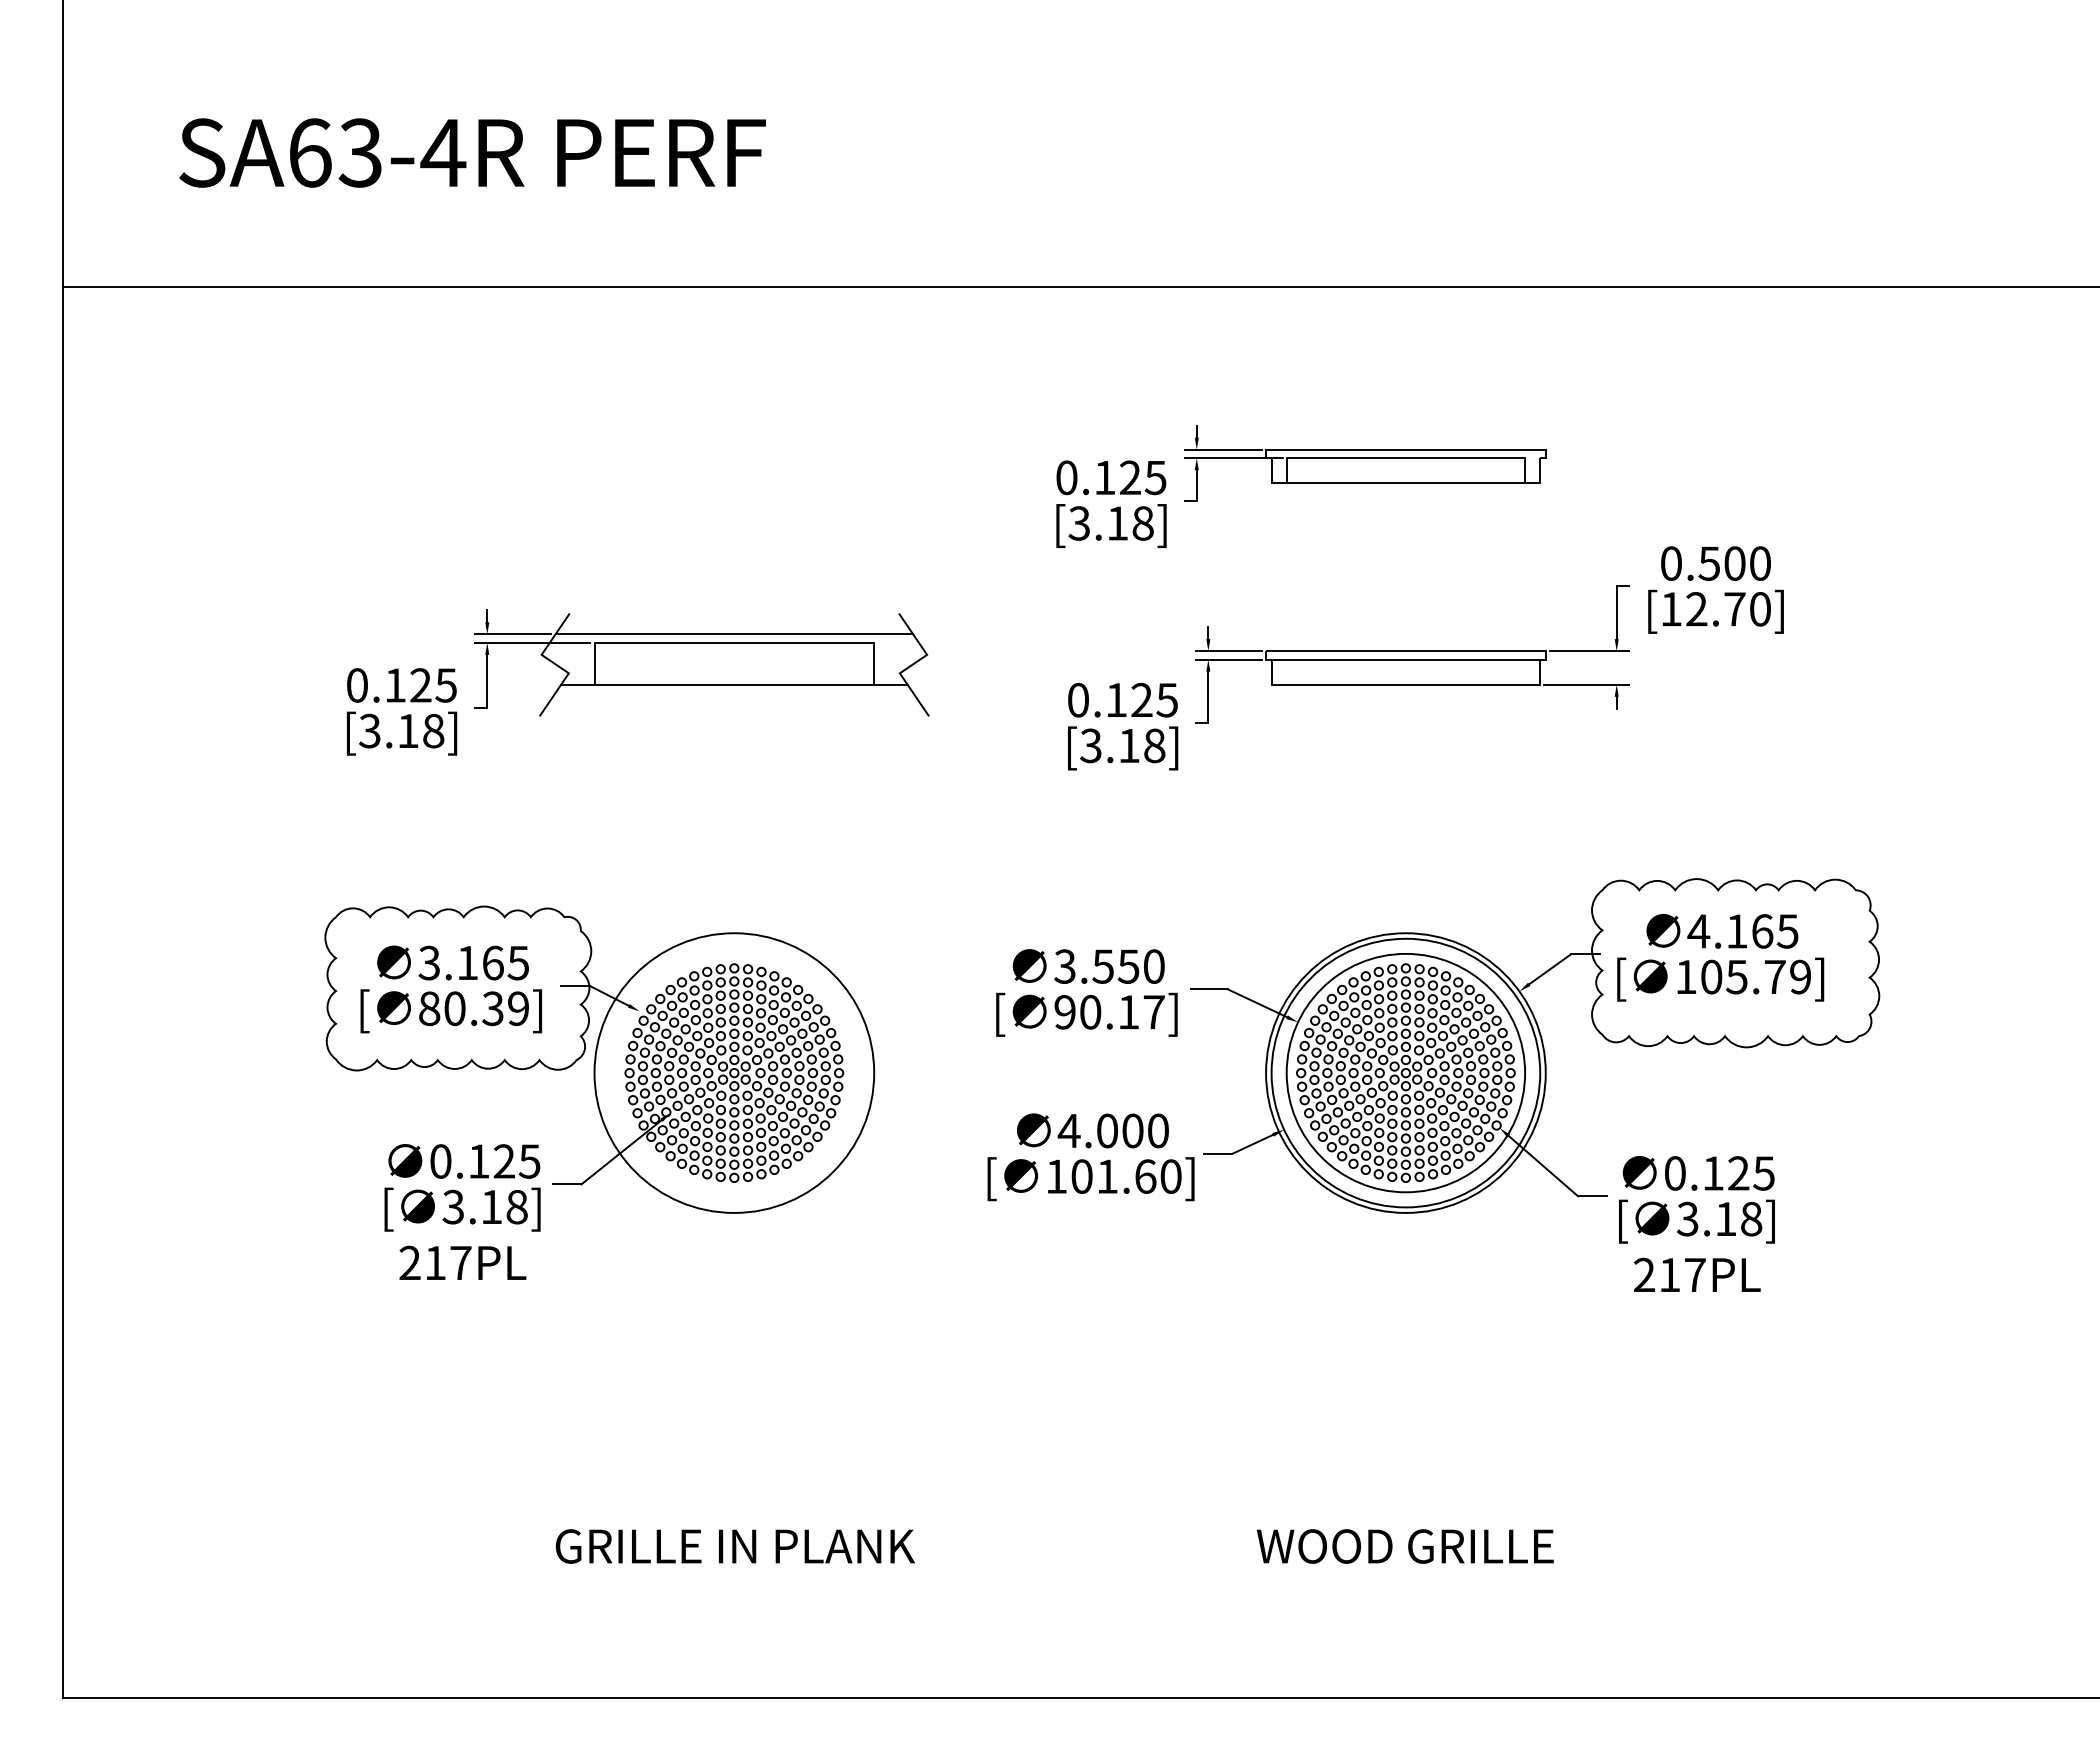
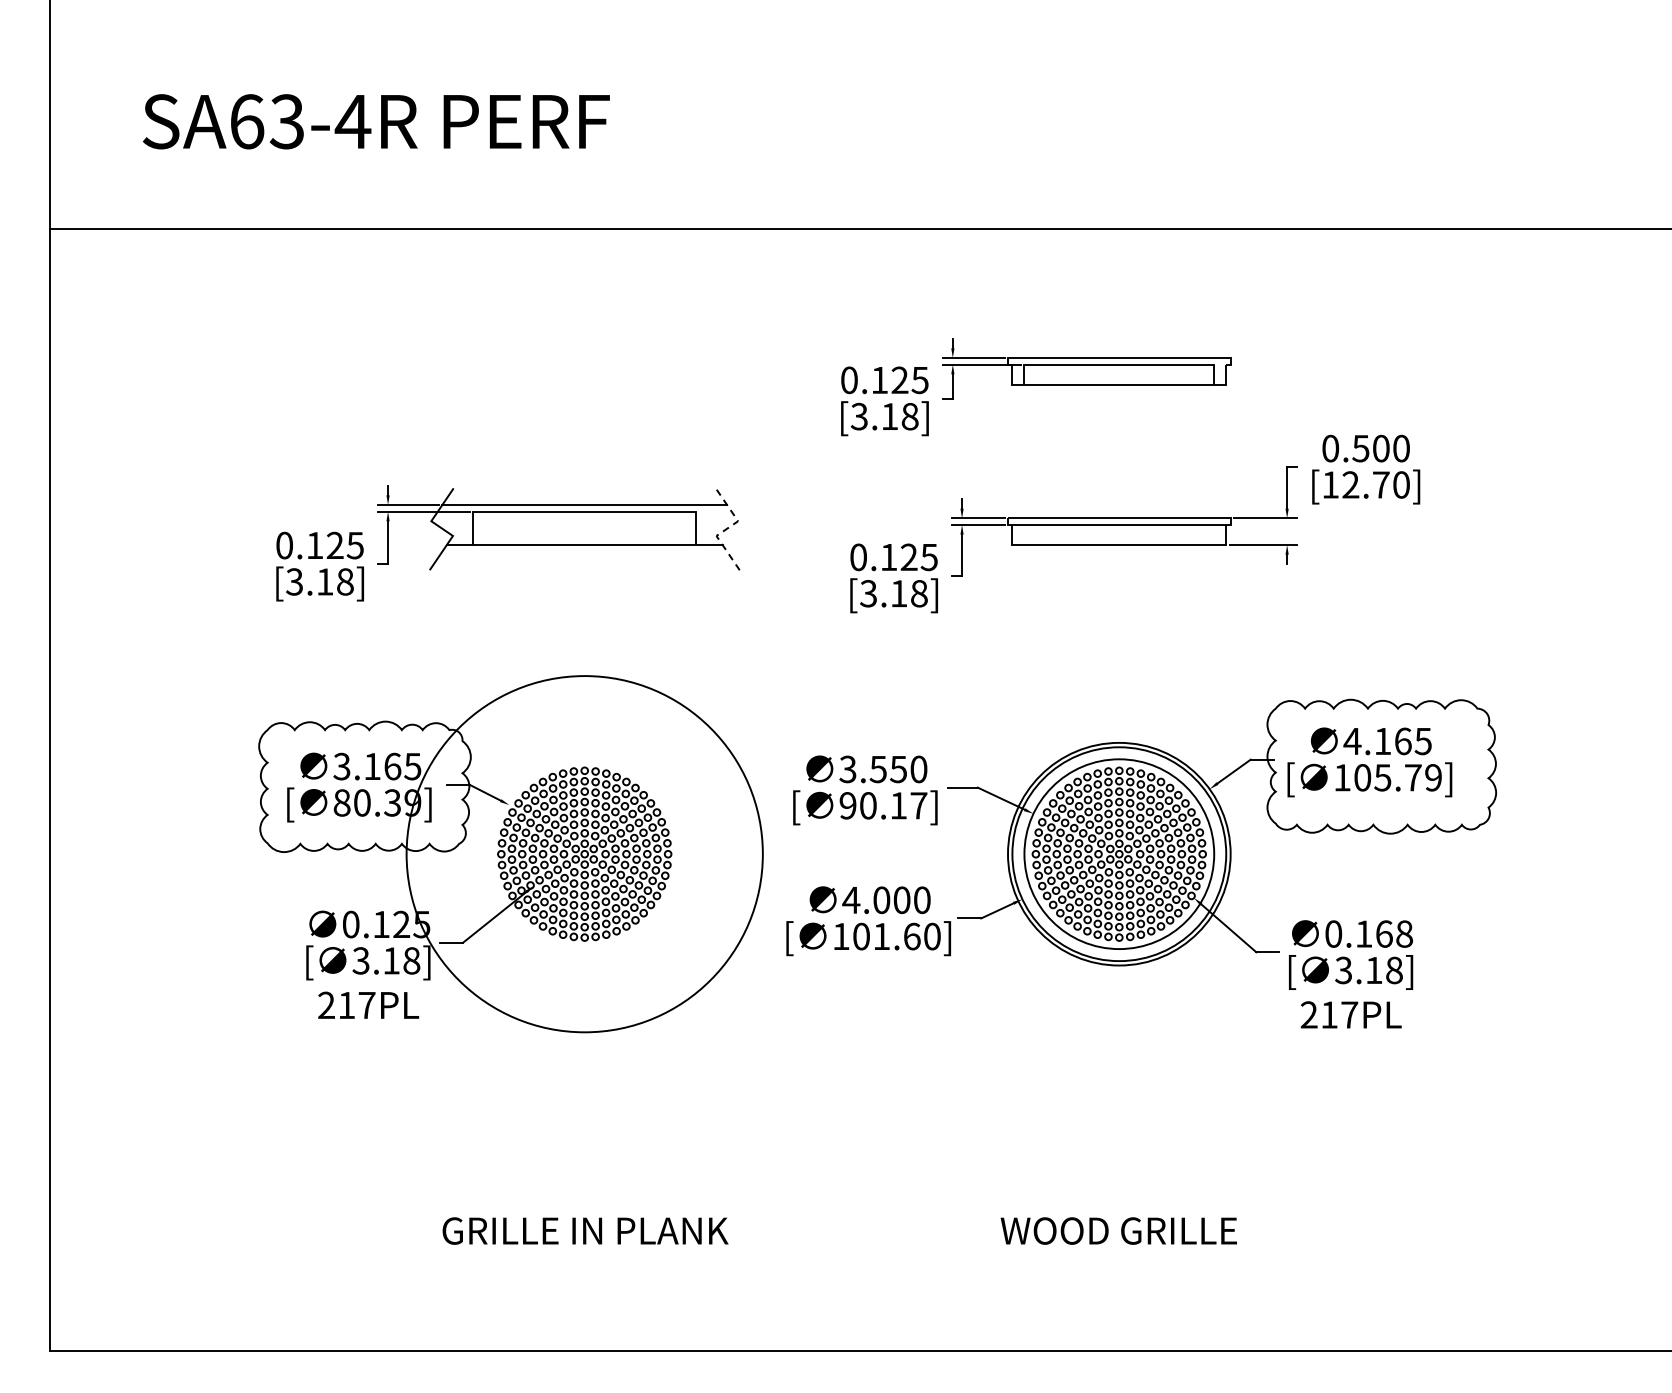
line: (912, 663) -> (726, 528), solid -> dashed
circle: (734, 1072) -> (584, 853), size x1.6
text: (1751, 1172) -> (1394, 933), 0.125 -> 0.168

